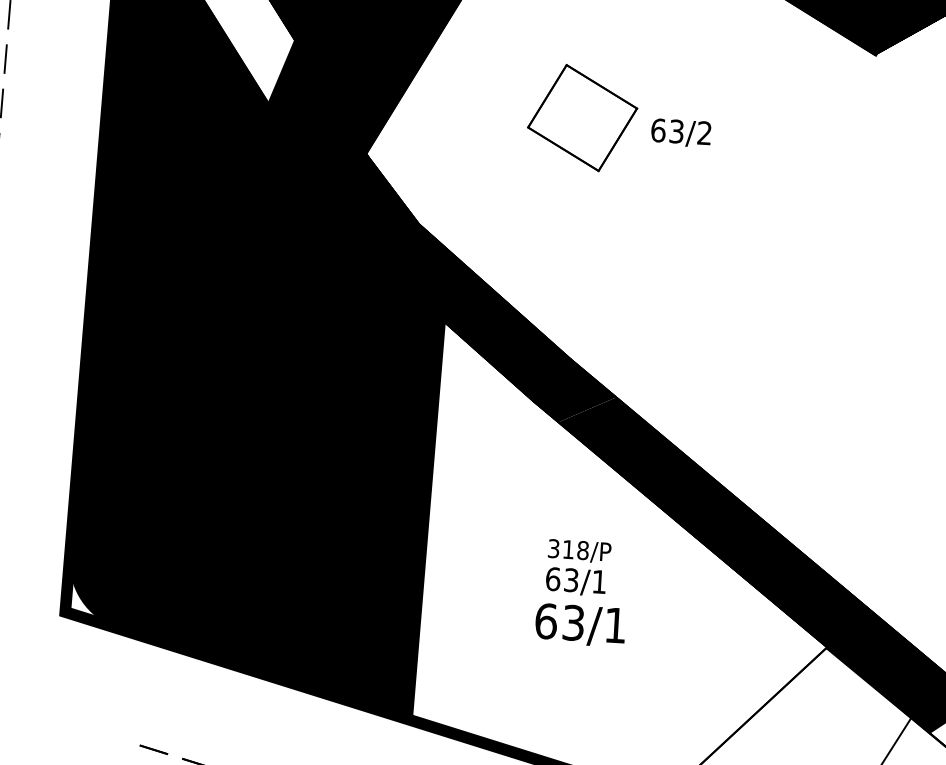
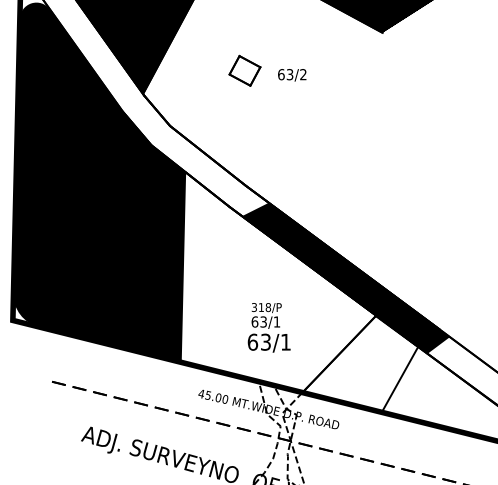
part: (581, 117) -> (244, 70), size x0.6
fill: (442, 230) -> (181, 128), removed
text: (580, 592) -> (268, 327), moved

